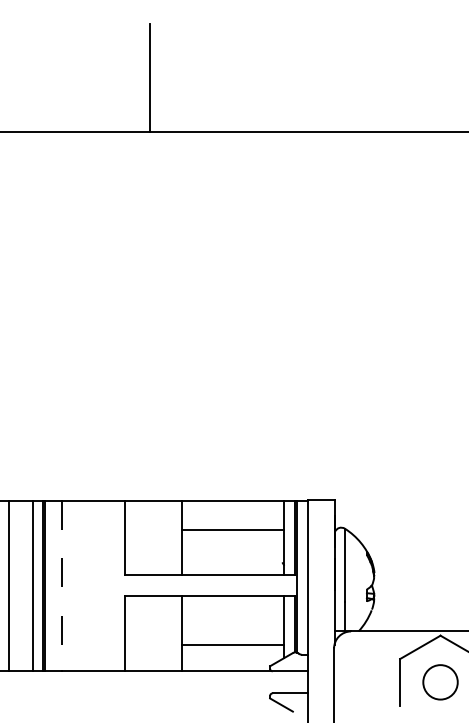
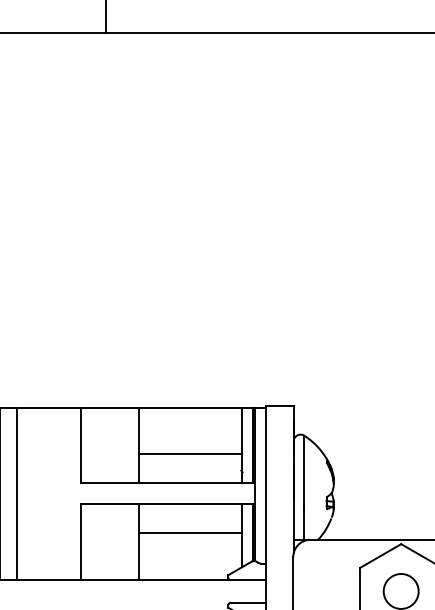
line: (232, 529) -> (190, 453), moved
line: (62, 585) -> (17, 493), dashed -> solid
line: (232, 645) -> (190, 533), moved

